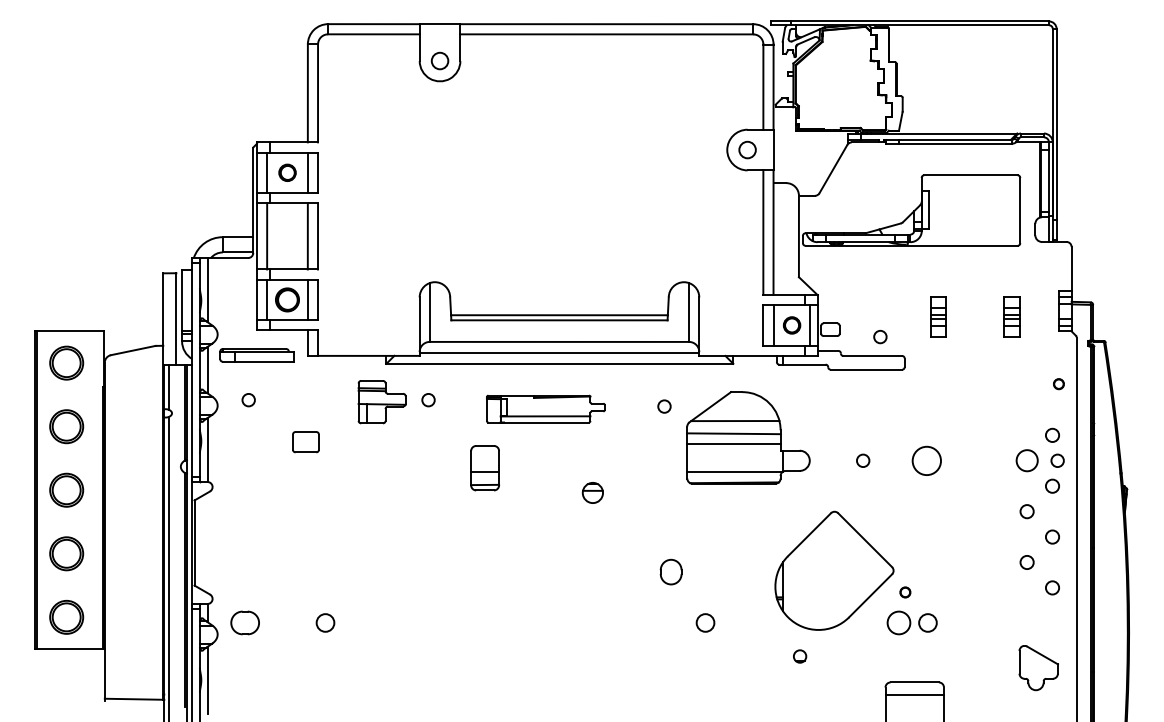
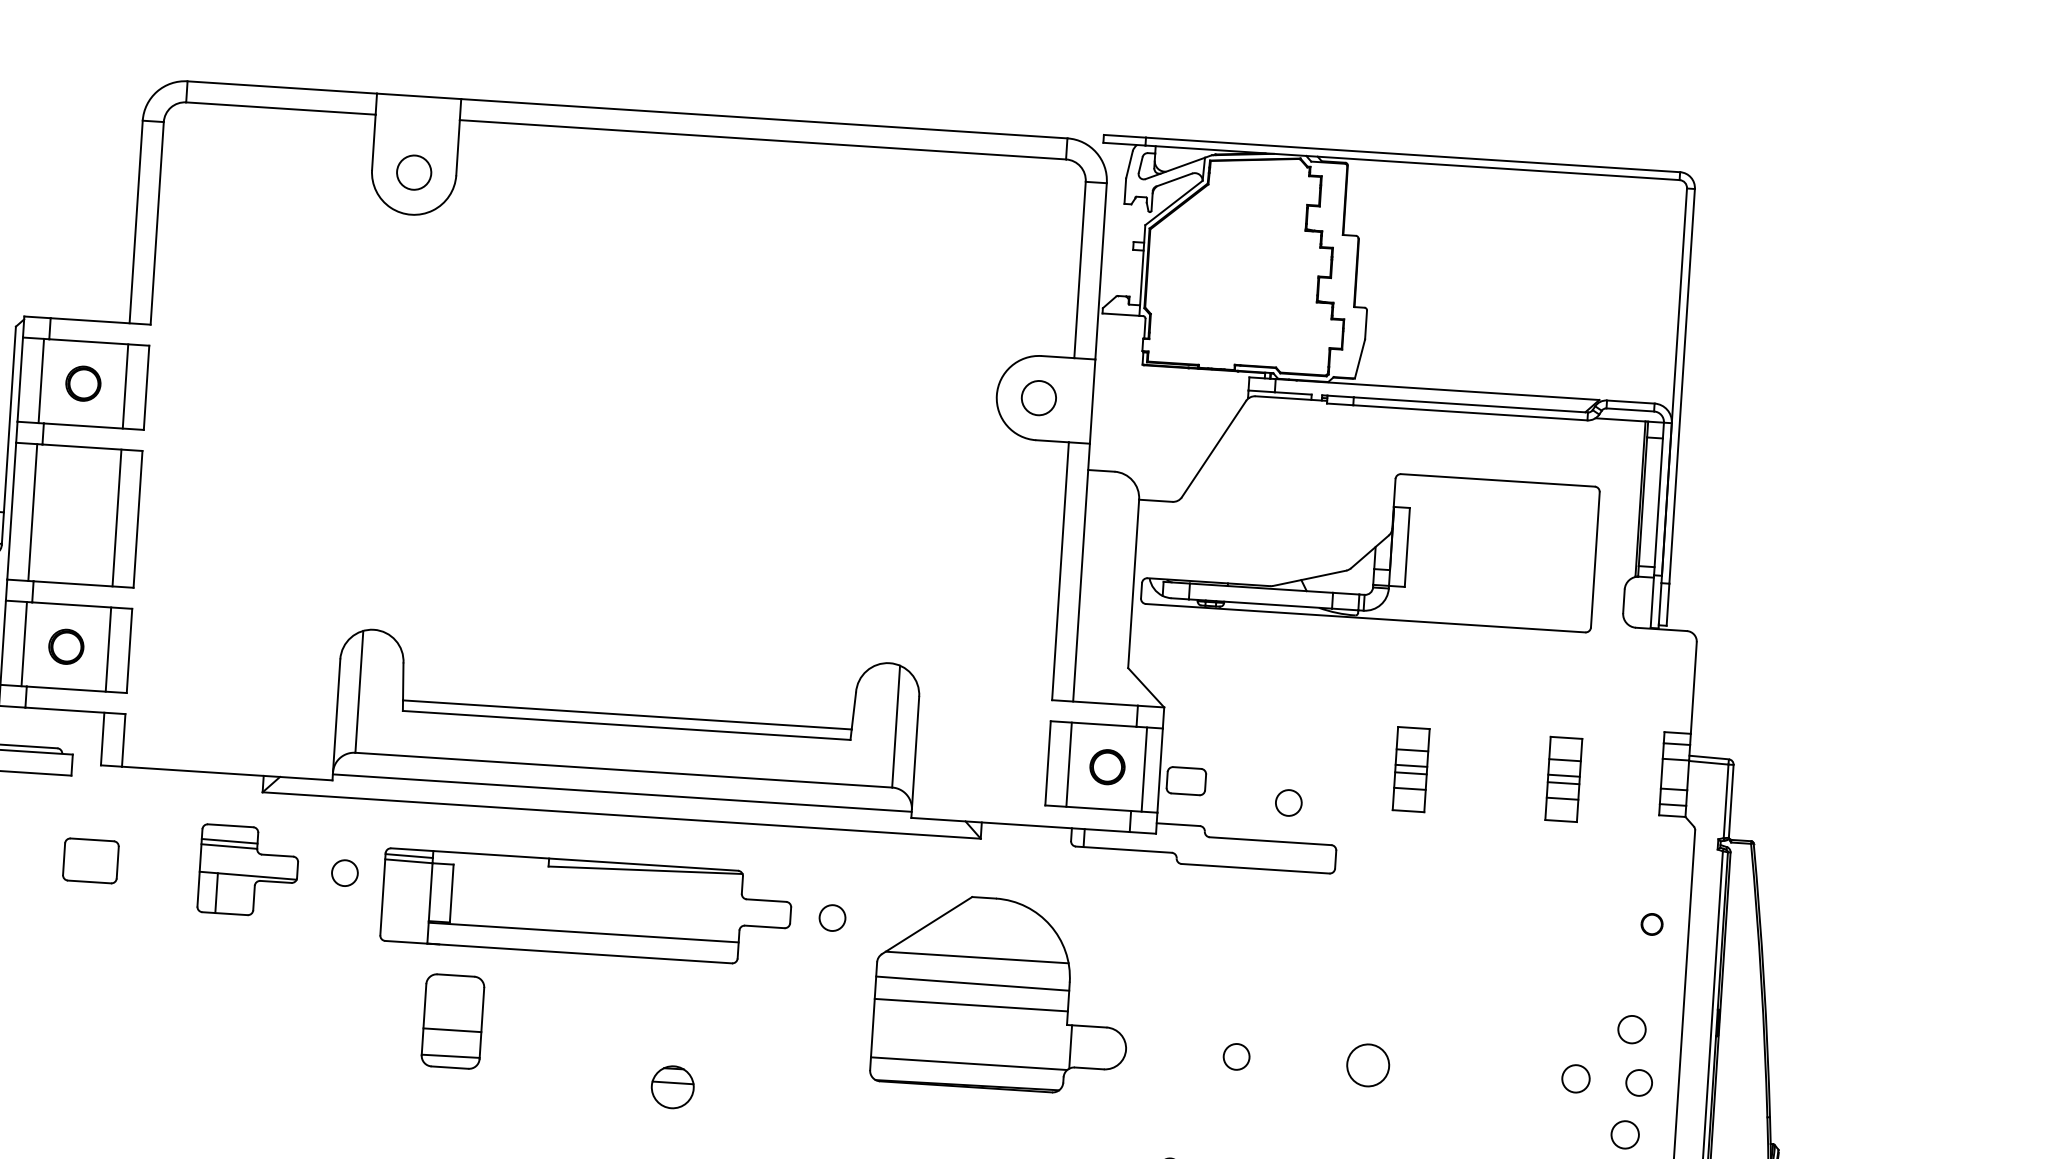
part: (287, 299) -> (66, 645), size x0.71
part: (545, 408) -> (585, 906), size x1.67
part: (305, 442) -> (89, 861), moved
circle: (926, 460) -> (1367, 1064), size x0.71
circle: (1026, 460) -> (1574, 1078), size x0.62

